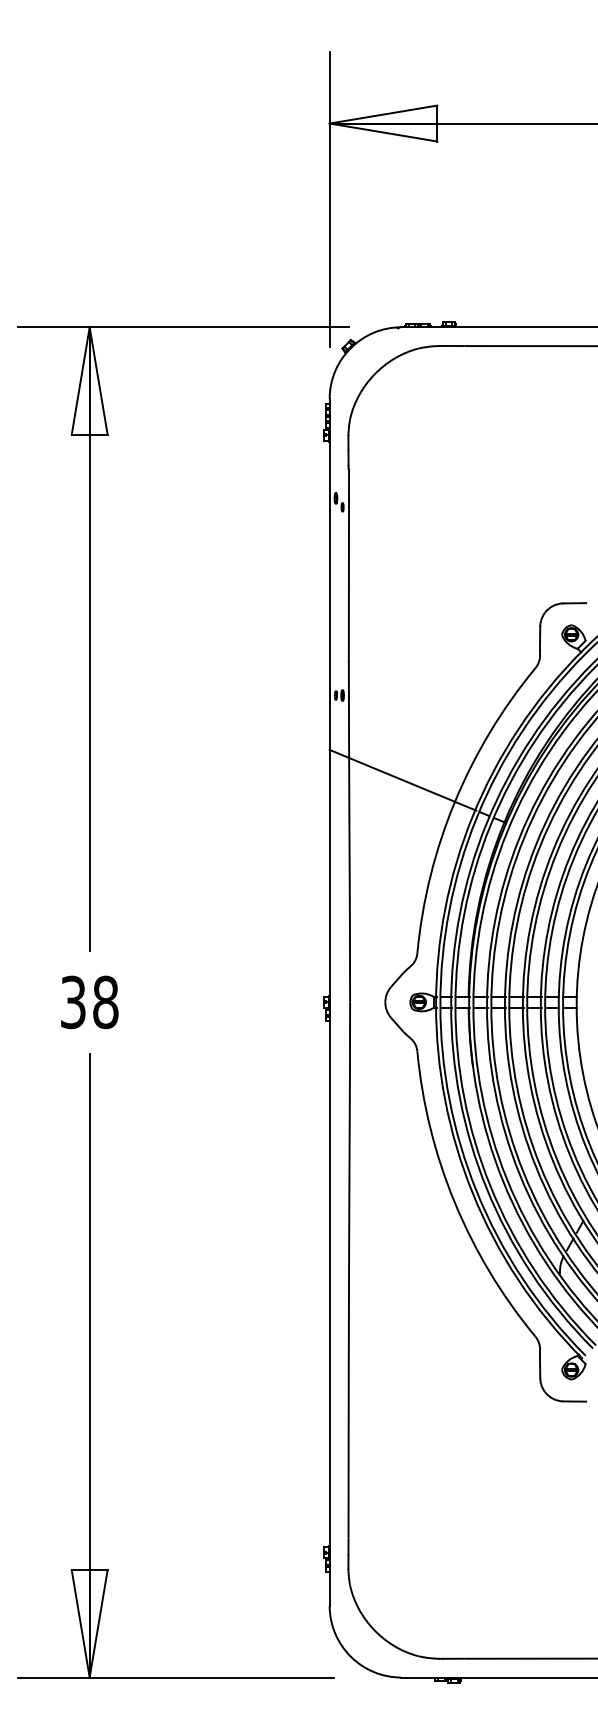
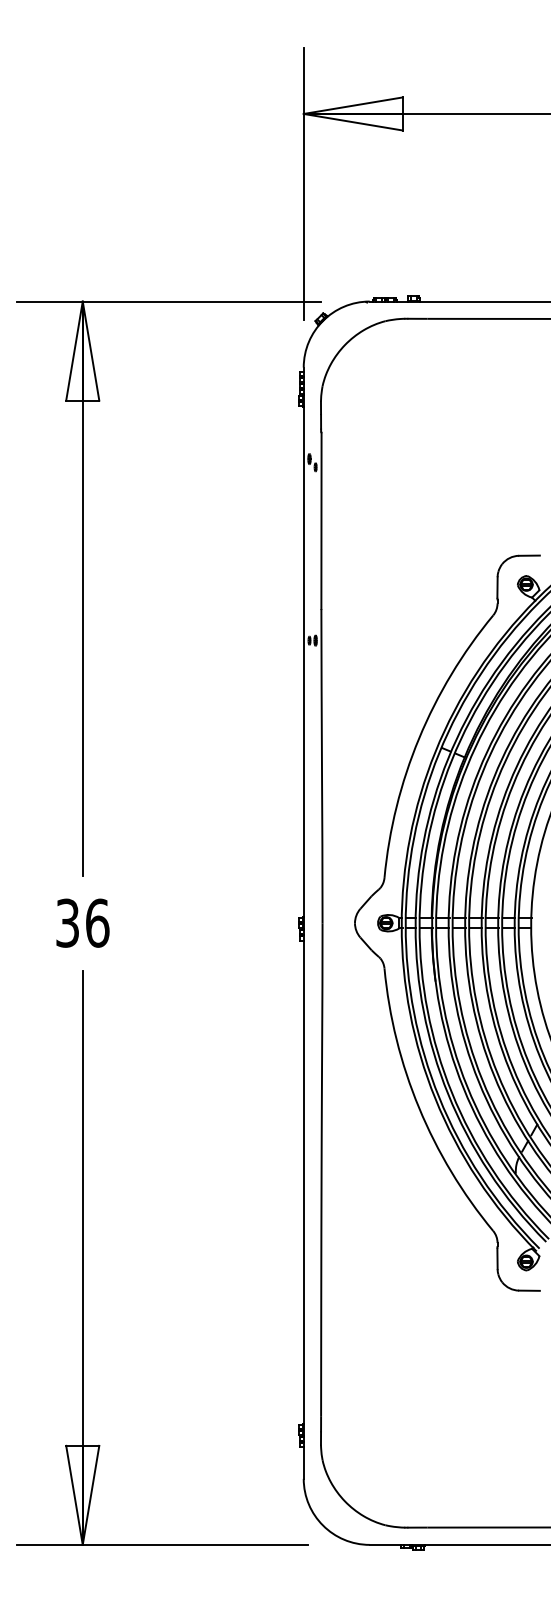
line: (402, 780) -> (370, 718), removed
text: (105, 1001) -> (97, 922), 38 -> 36

